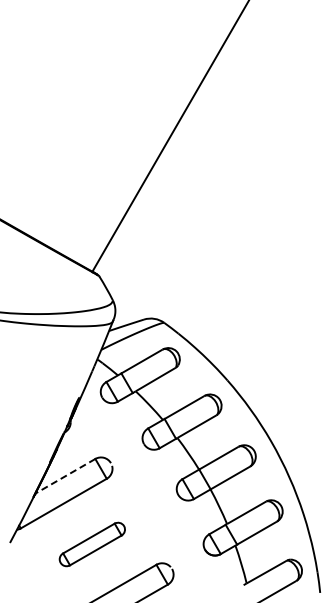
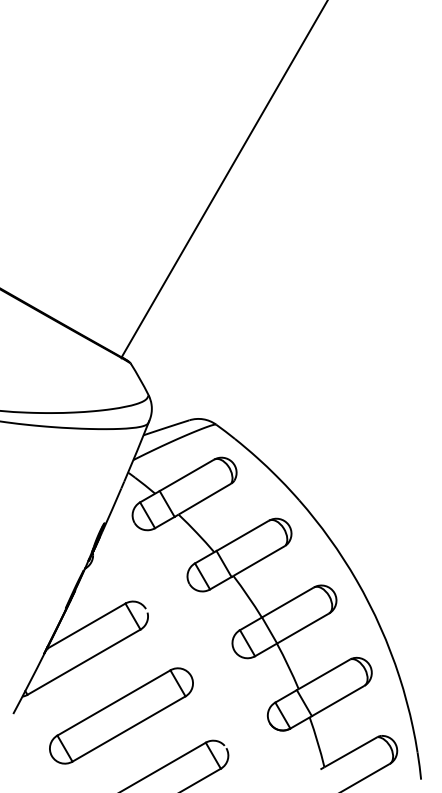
line: (65, 476) -> (86, 626), dashed -> solid
part: (92, 544) -> (121, 715), size x1.67

